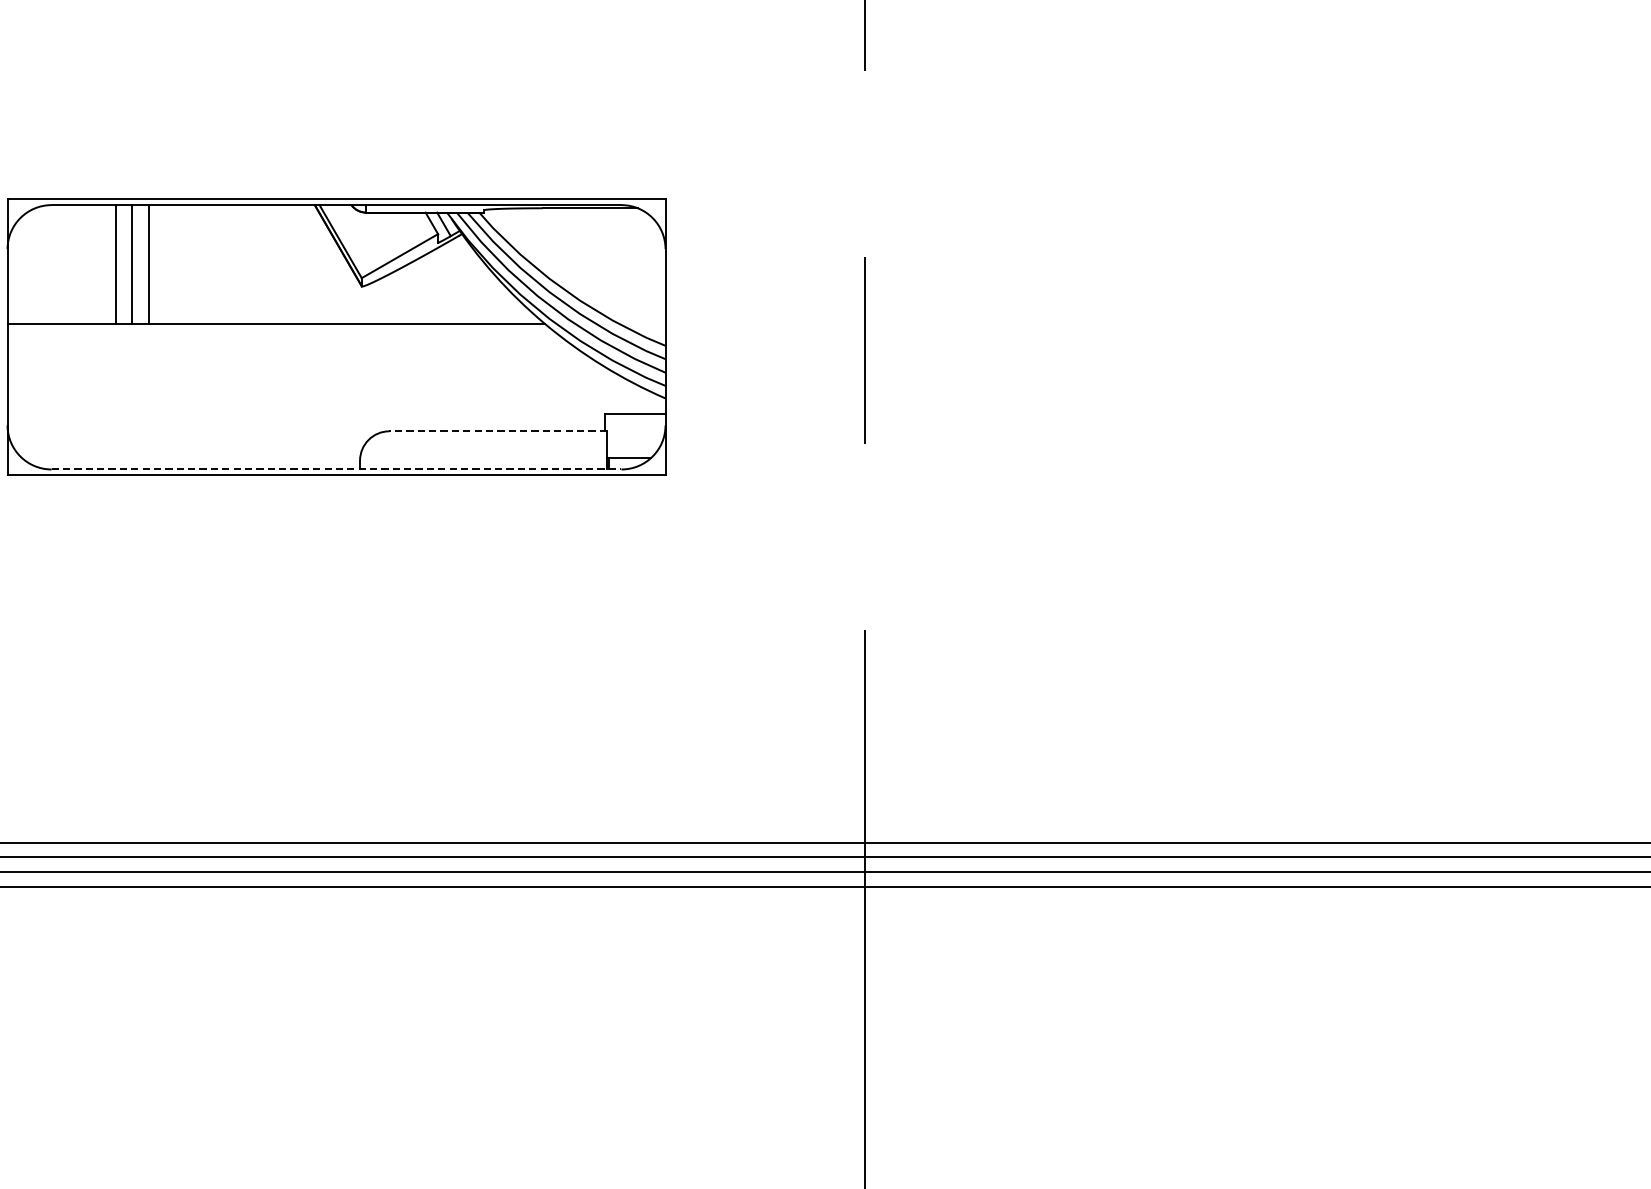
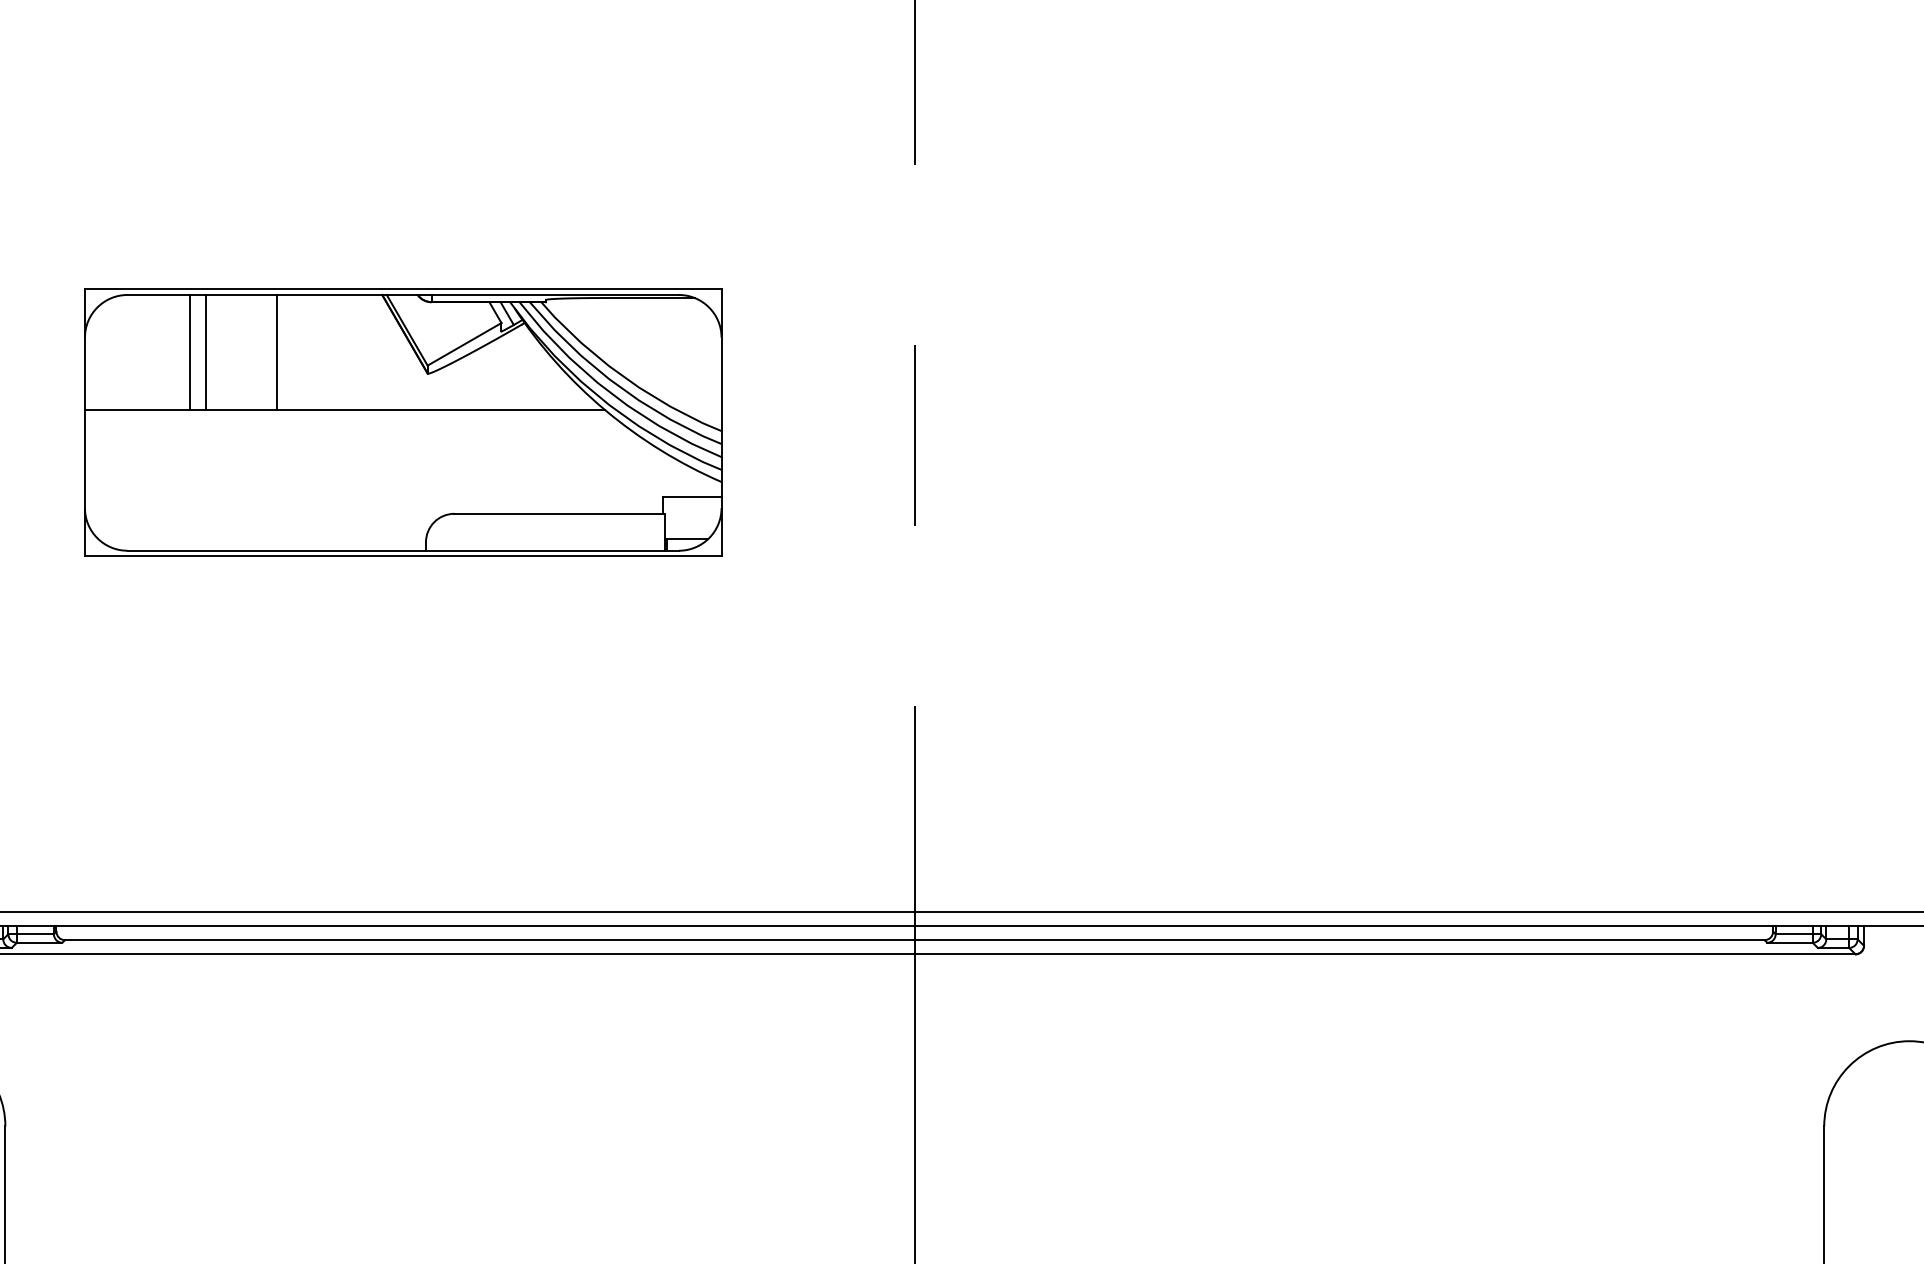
line: (148, 264) -> (276, 352), moved
line: (498, 430) -> (559, 513), dashed -> solid
line: (336, 469) -> (403, 550), dashed -> solid

